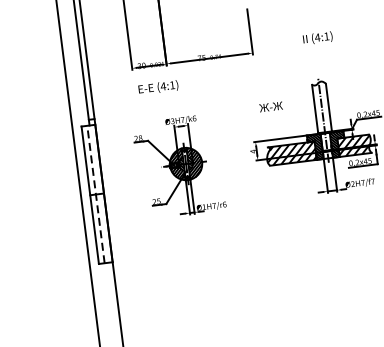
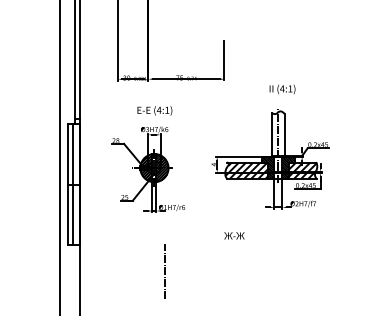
text: (317, 37) -> (282, 88), moved
text: (158, 87) -> (154, 110), moved
text: (271, 106) -> (234, 235), moved
line: (95, 194) -> (72, 184), dashed -> solid
line: (213, 279) -> (165, 271), added

